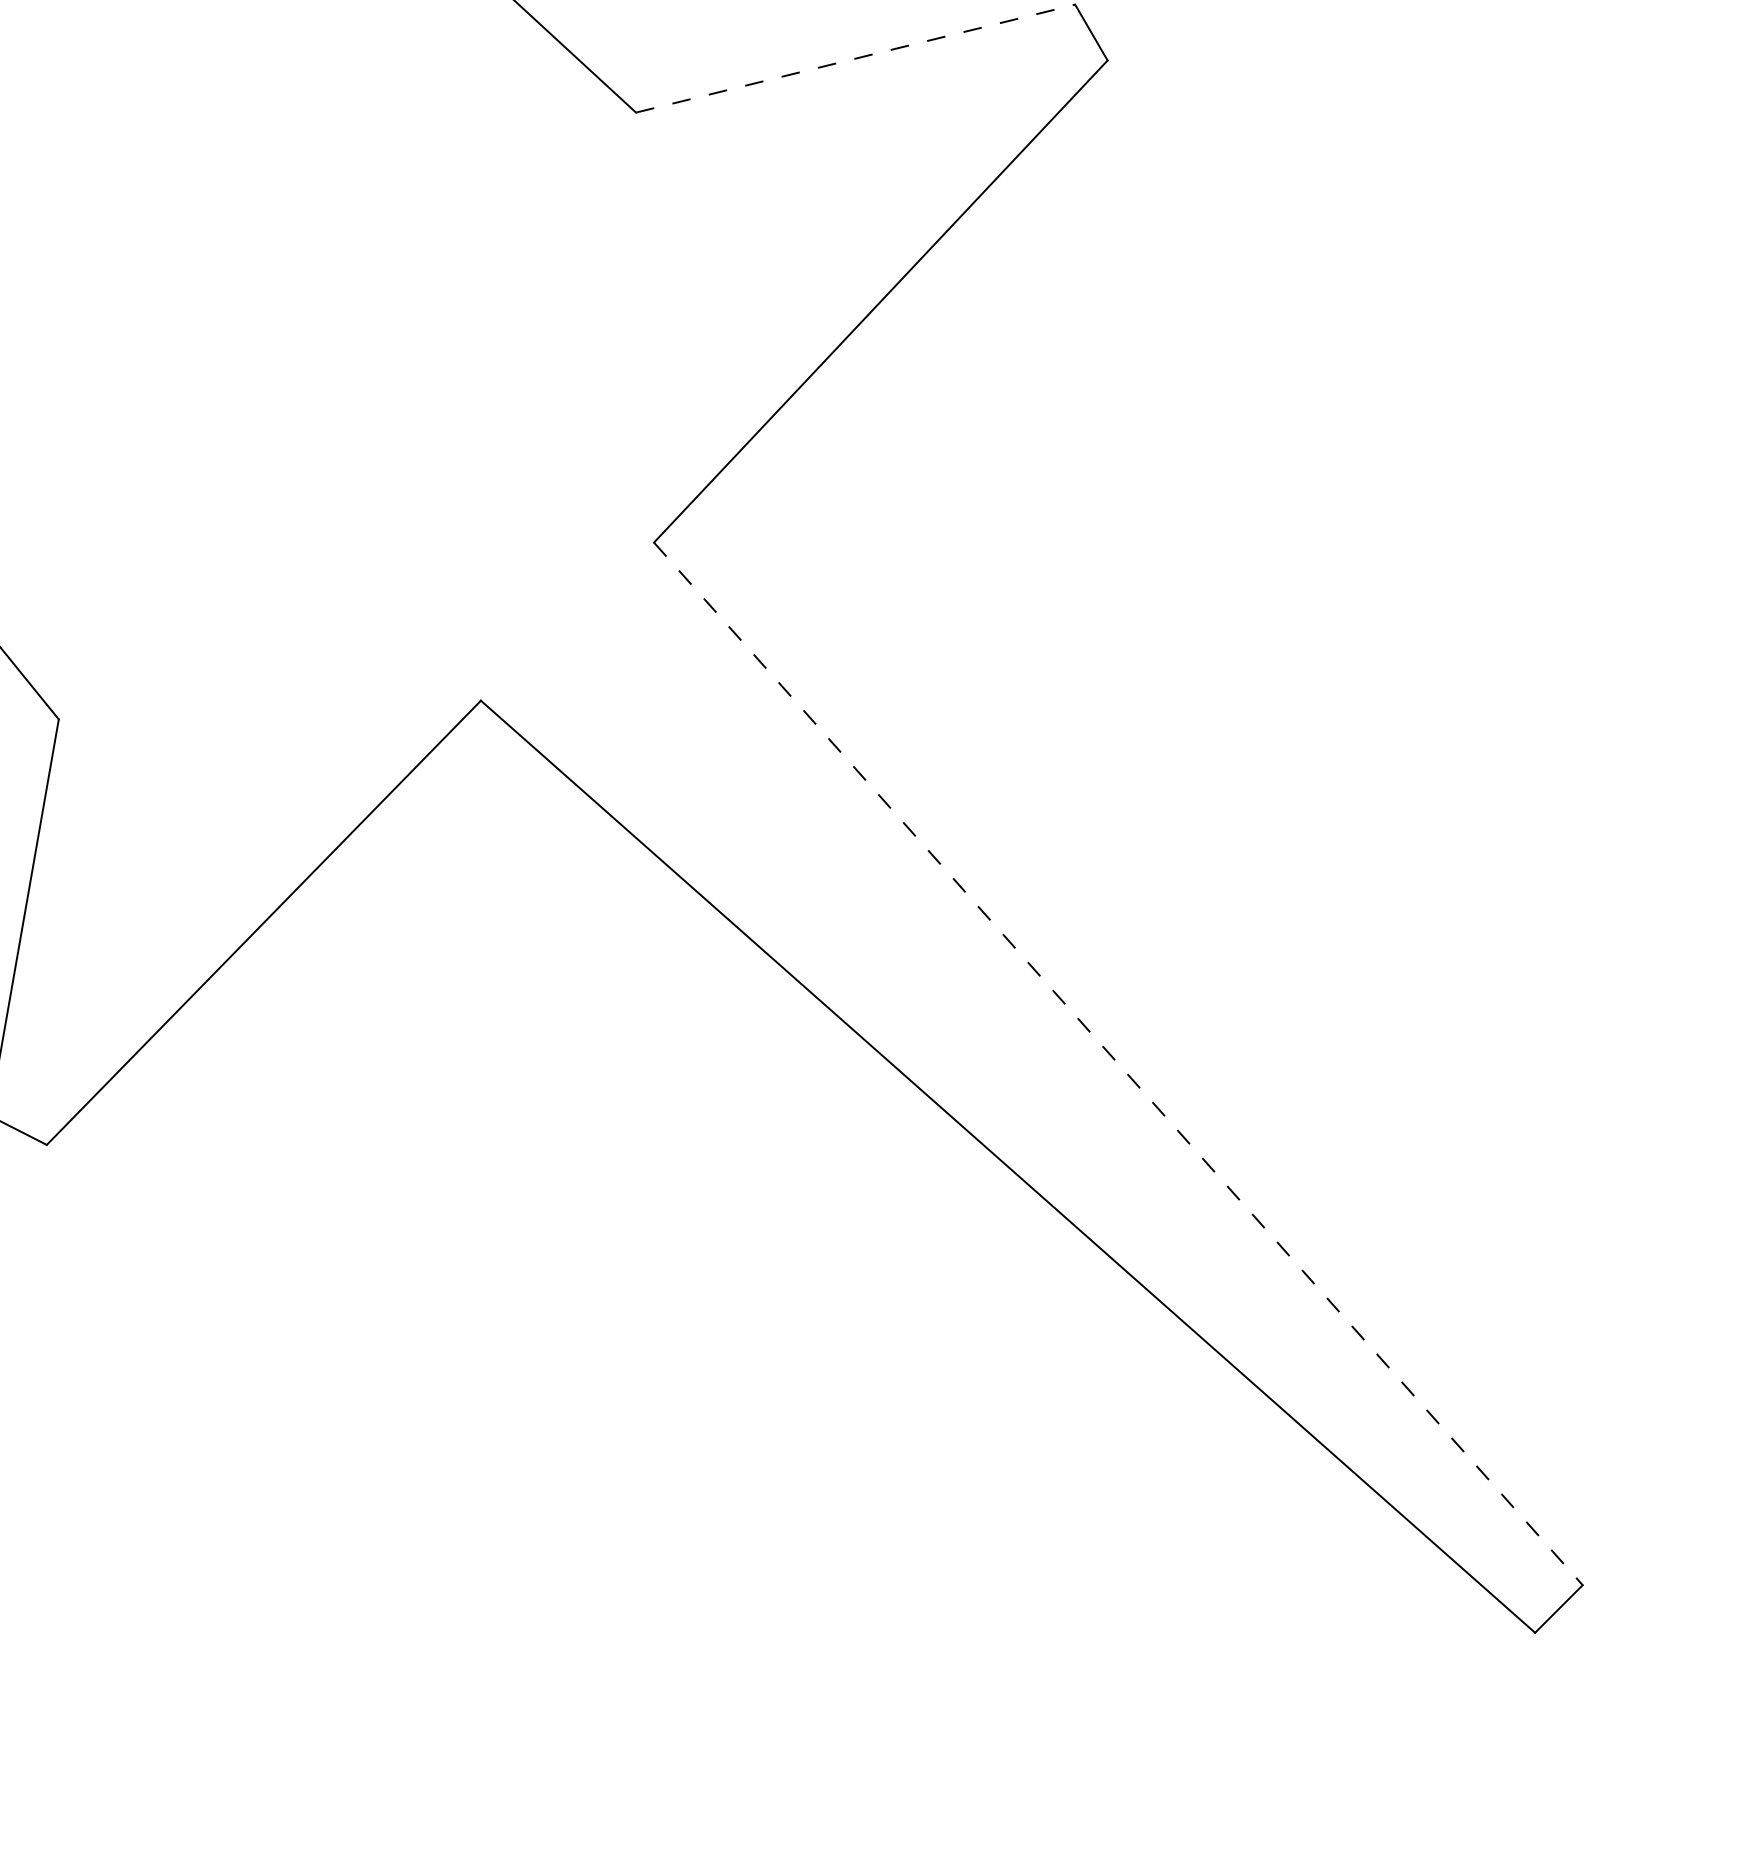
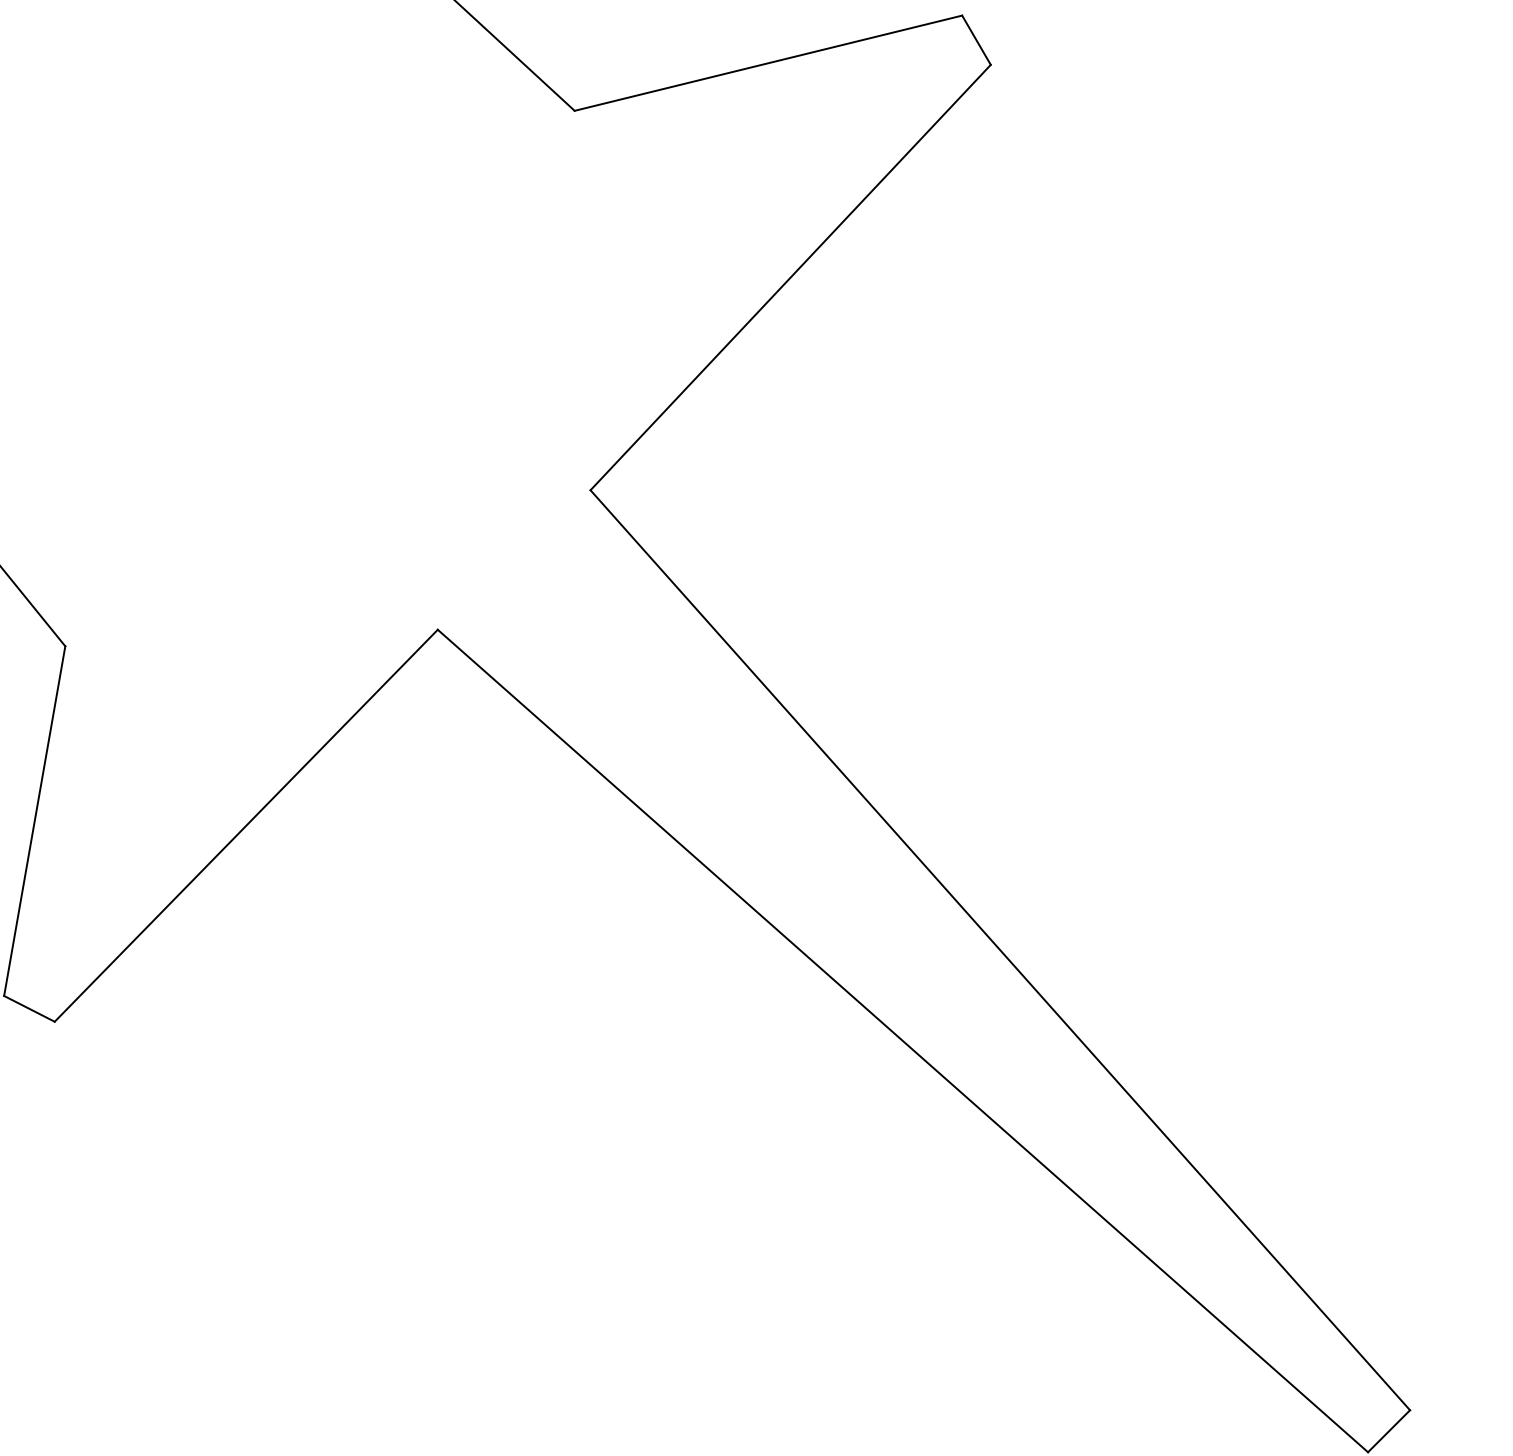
line: (856, 58) -> (769, 63), dashed -> solid
line: (1118, 1064) -> (1000, 950), dashed -> solid

